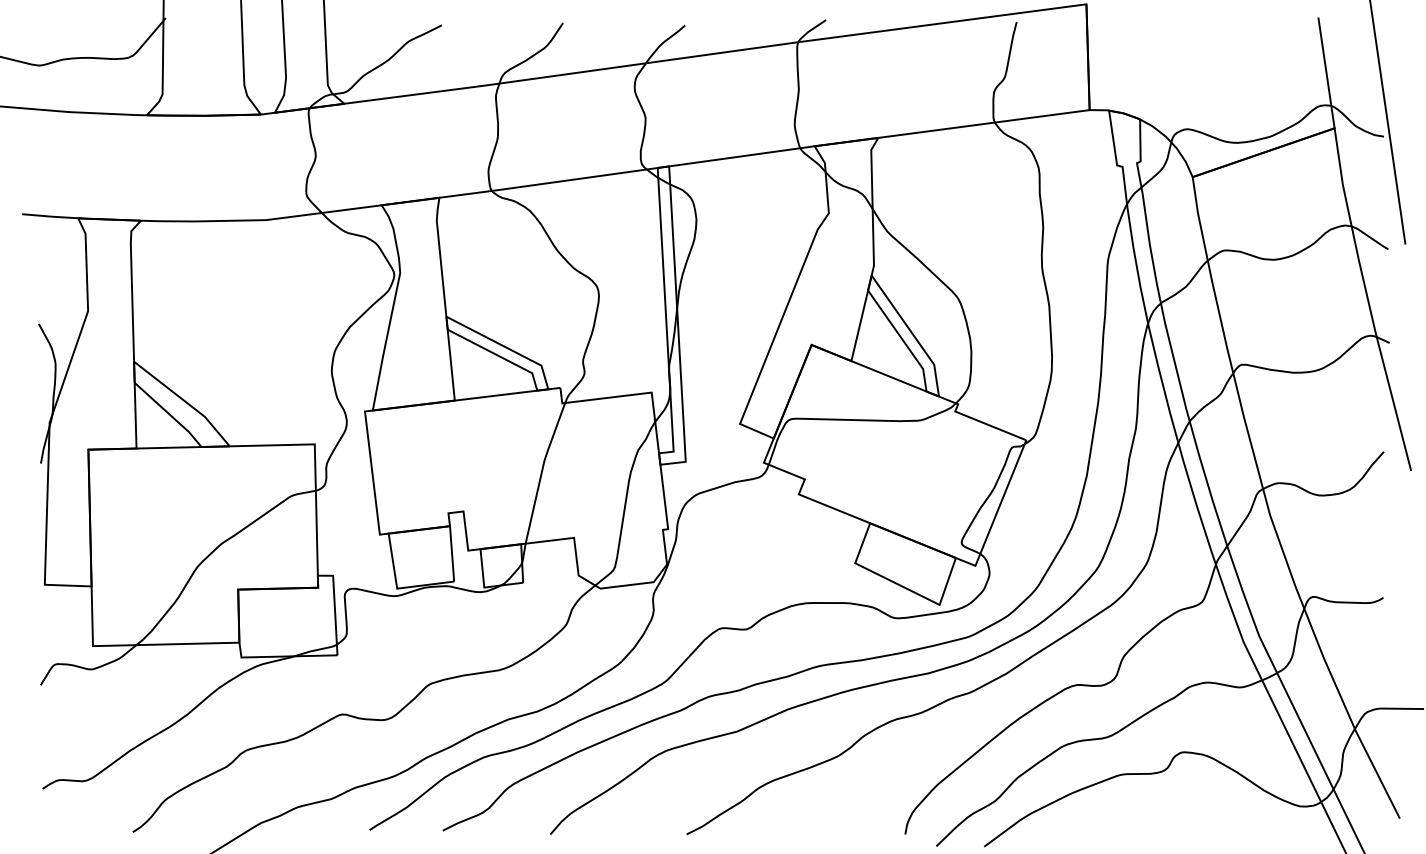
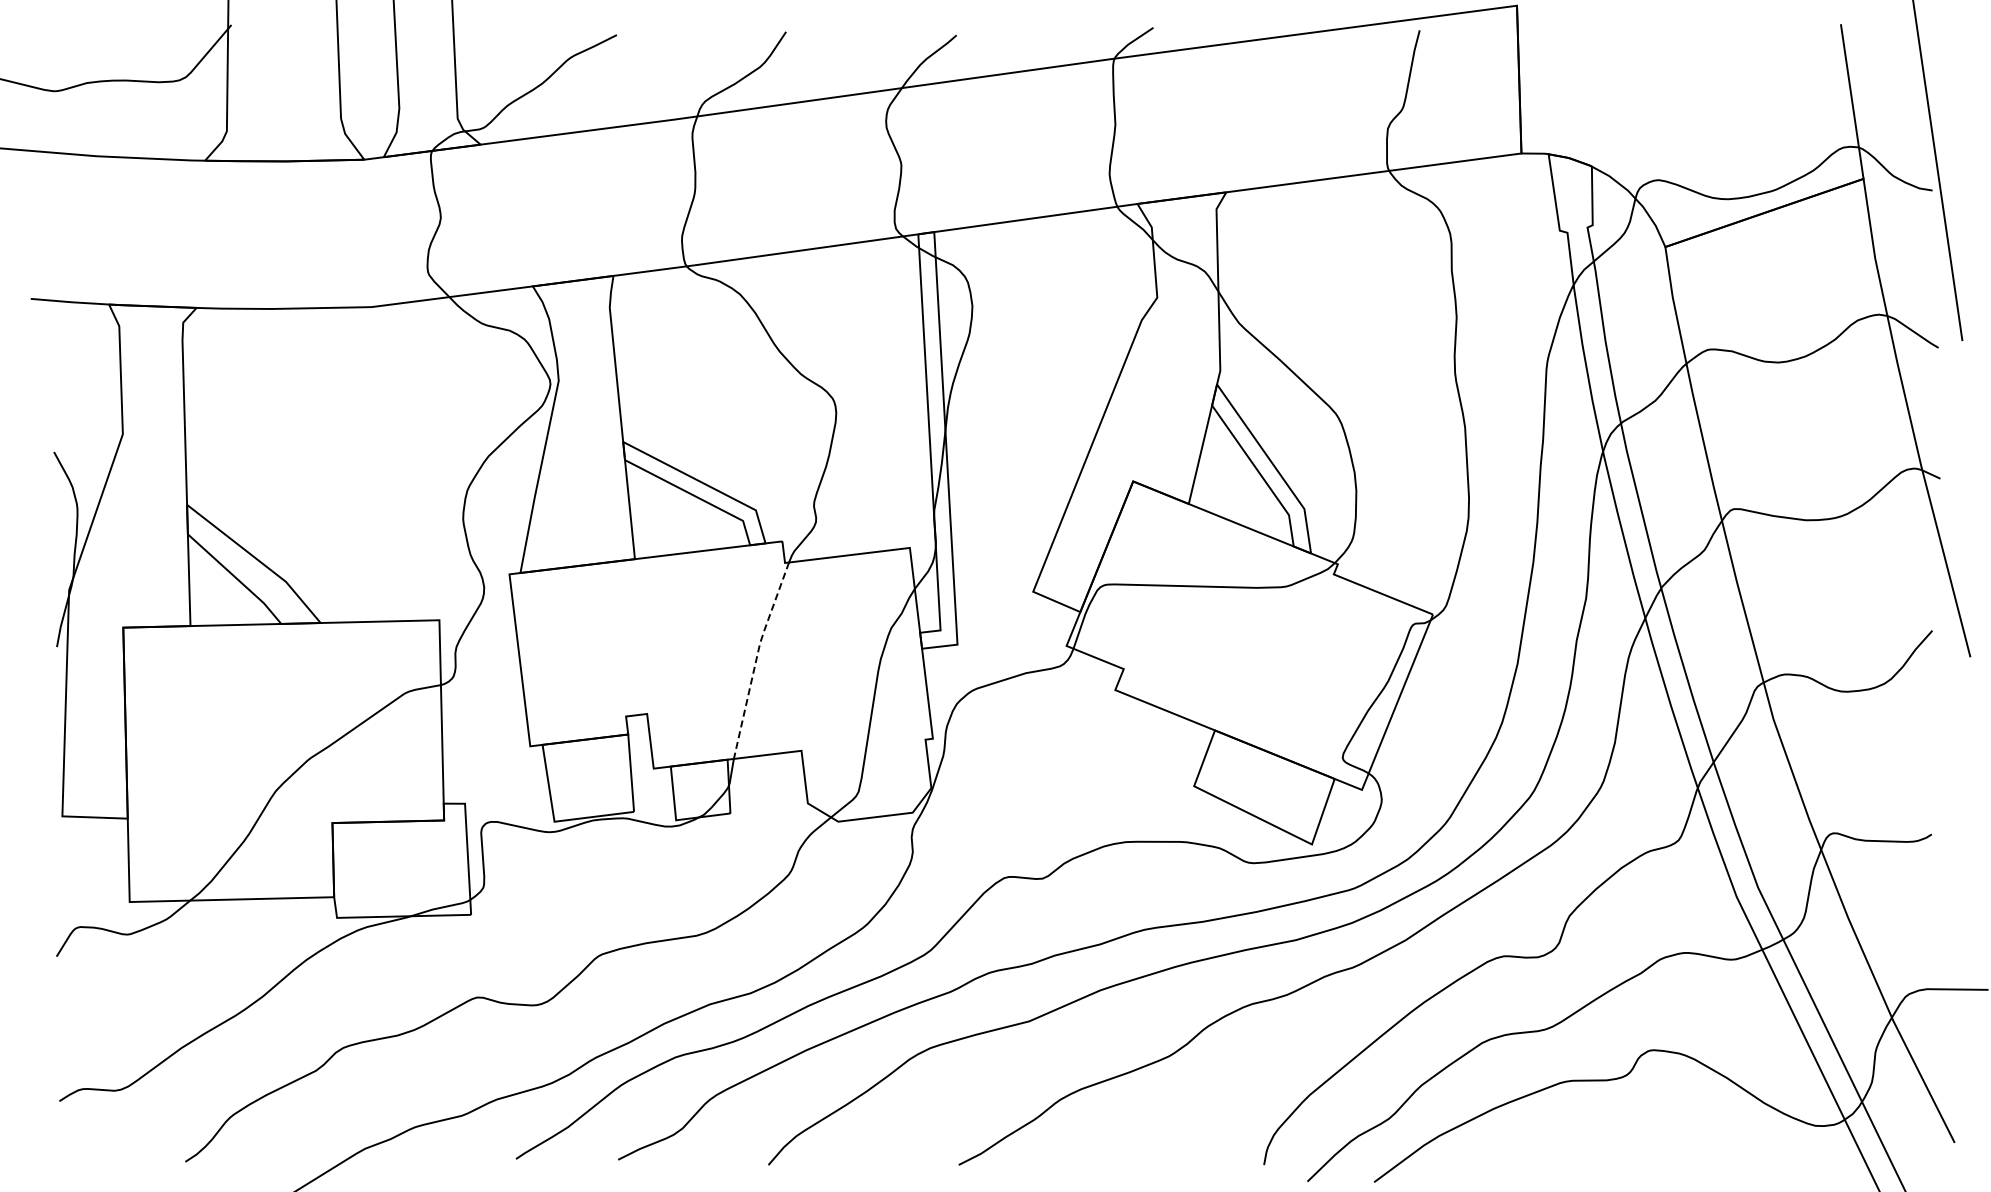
line: (541, 471) -> (756, 657), solid -> dashed

